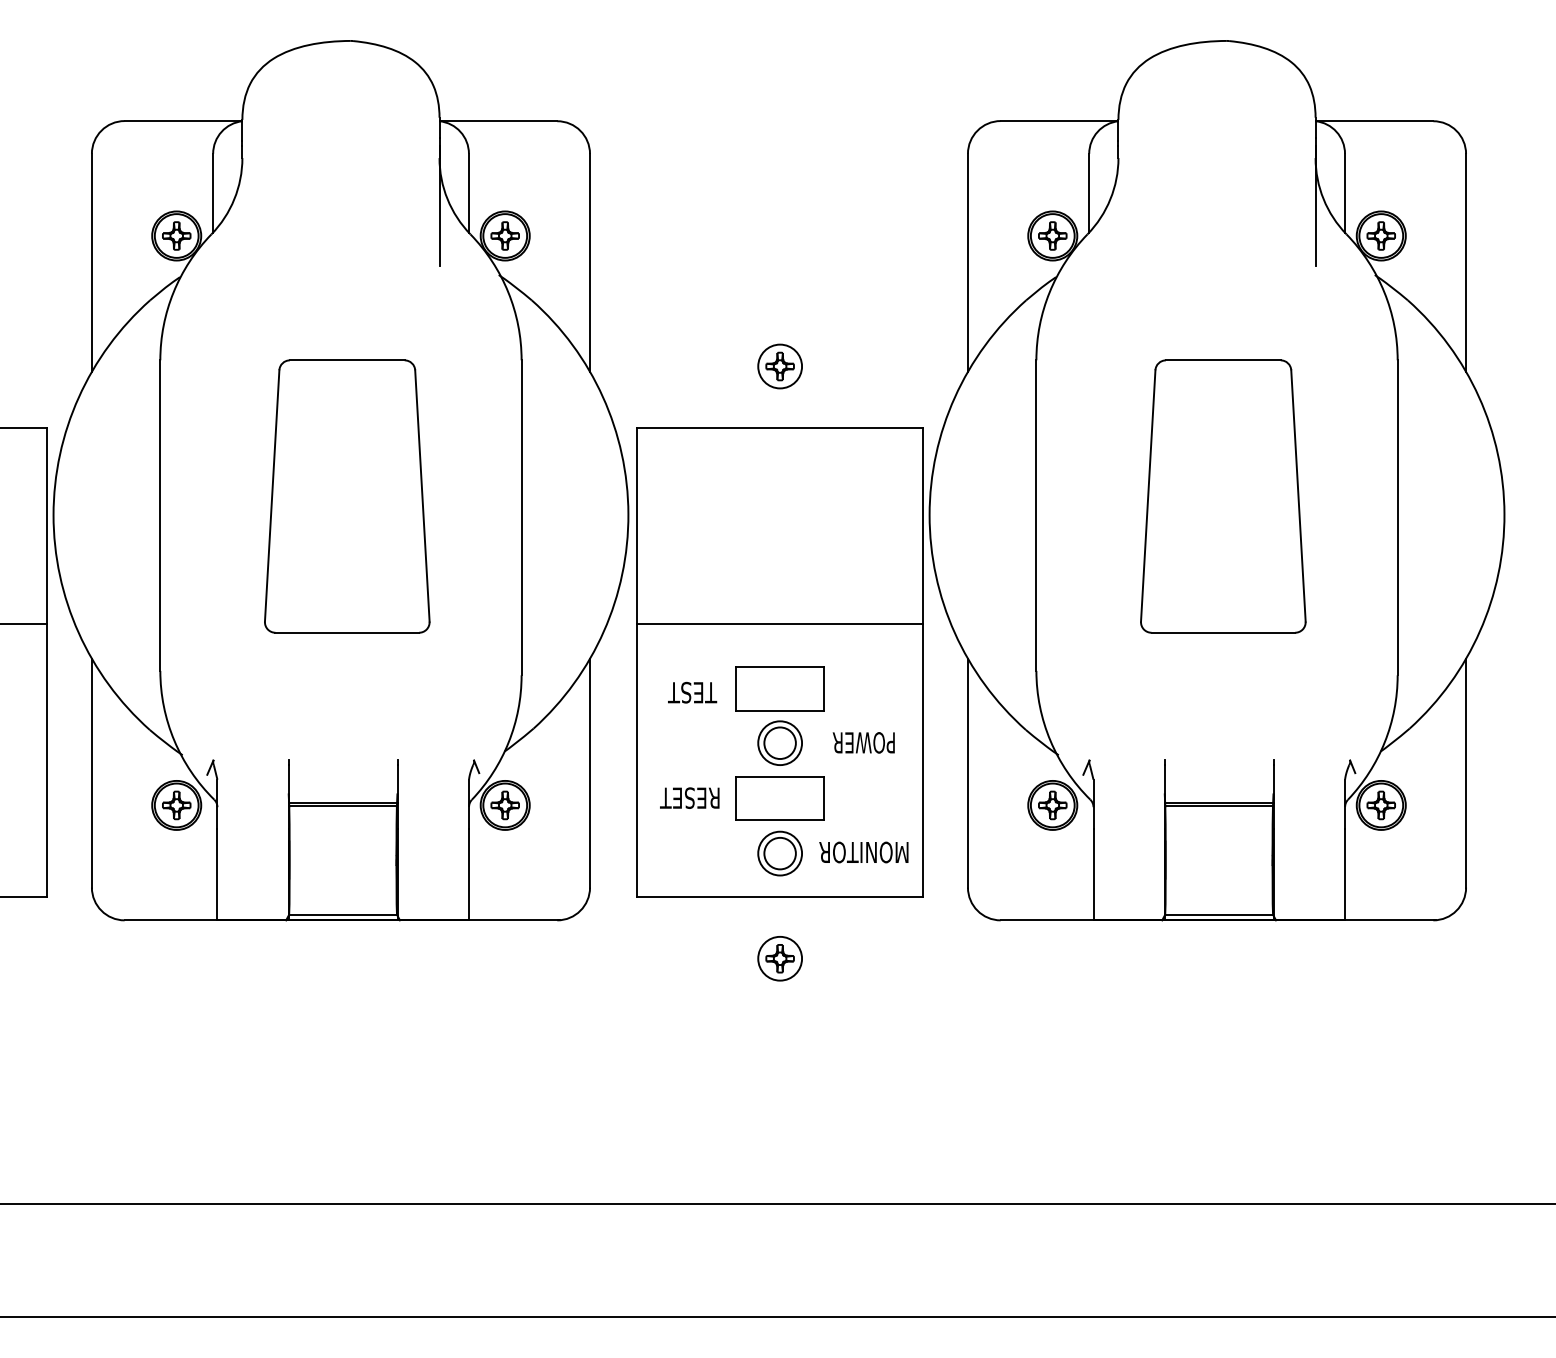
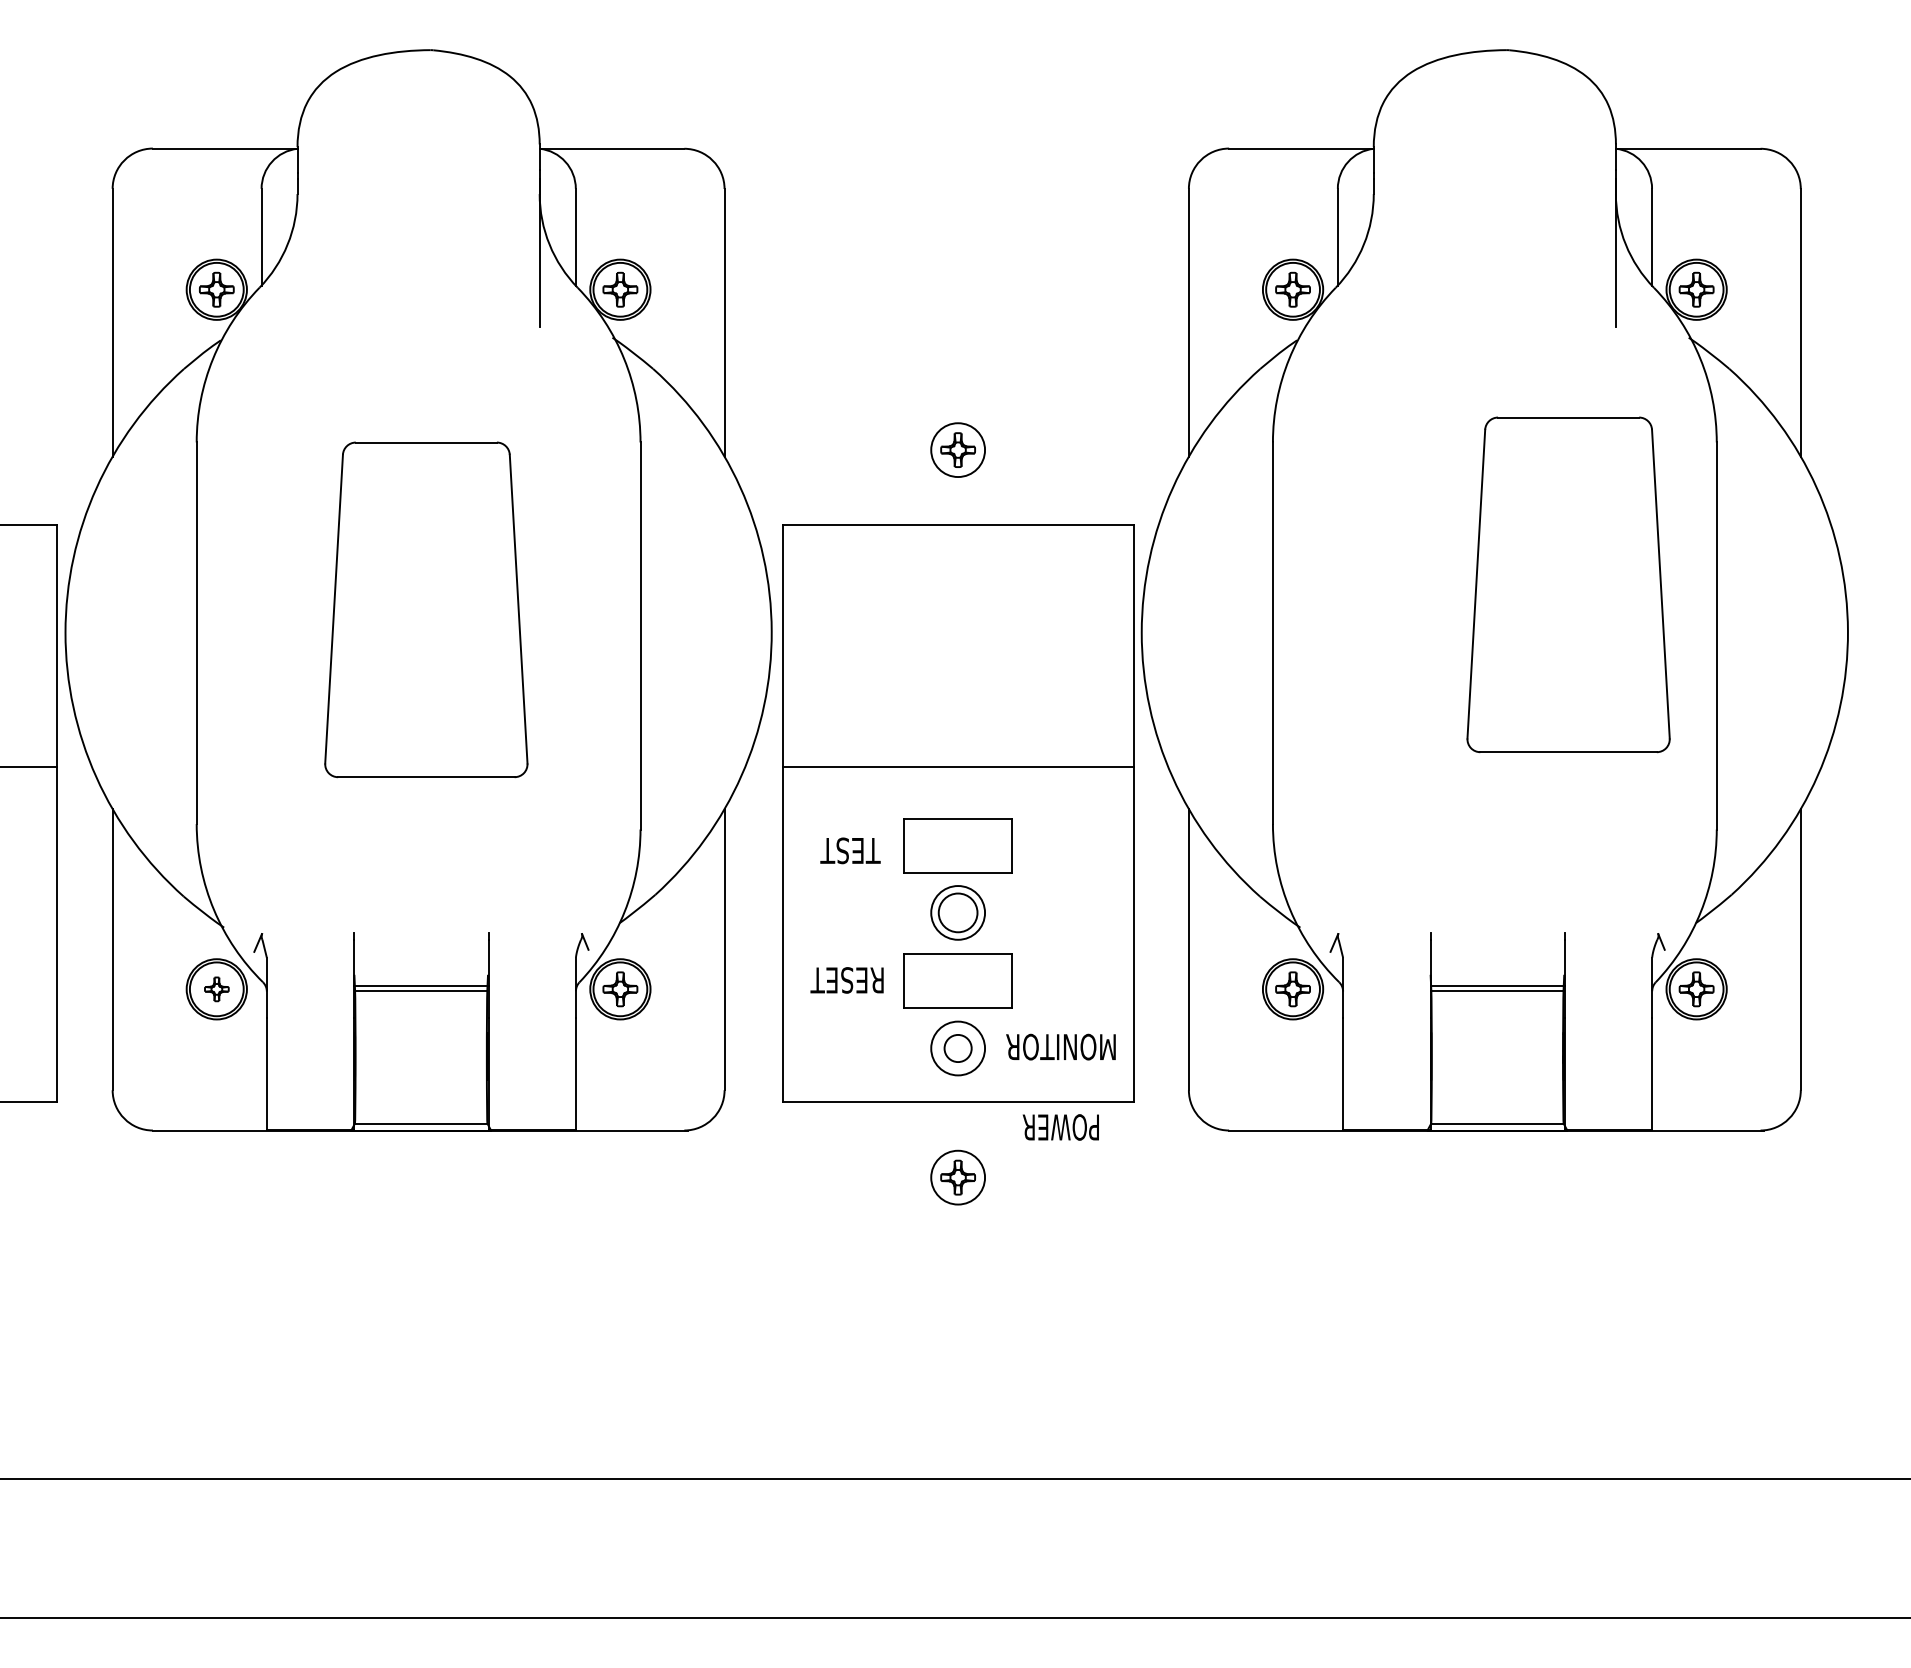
part: (1223, 496) -> (1568, 584), moved
text: (863, 742) -> (1060, 1127), moved
part: (176, 805) -> (216, 989), size x0.7
circle: (779, 853) -> (957, 1048), size x0.7

